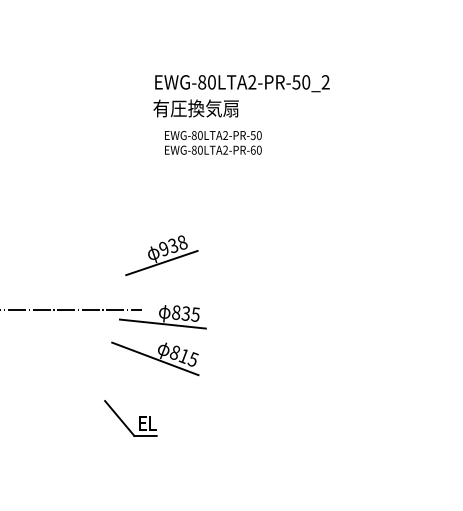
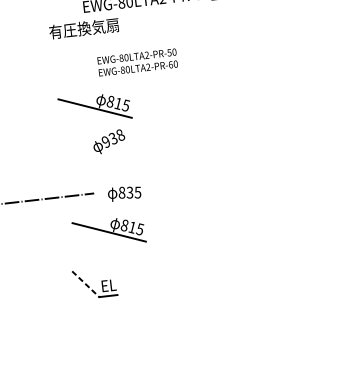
text: (195, 108) -> (83, 28), moved
text: (213, 142) -> (137, 62), moved
part: (155, 206) -> (95, 108), added
line: (161, 262) -> (105, 153), removed
line: (162, 323) -> (111, 202), removed
line: (119, 418) -> (85, 284), solid -> dashed

